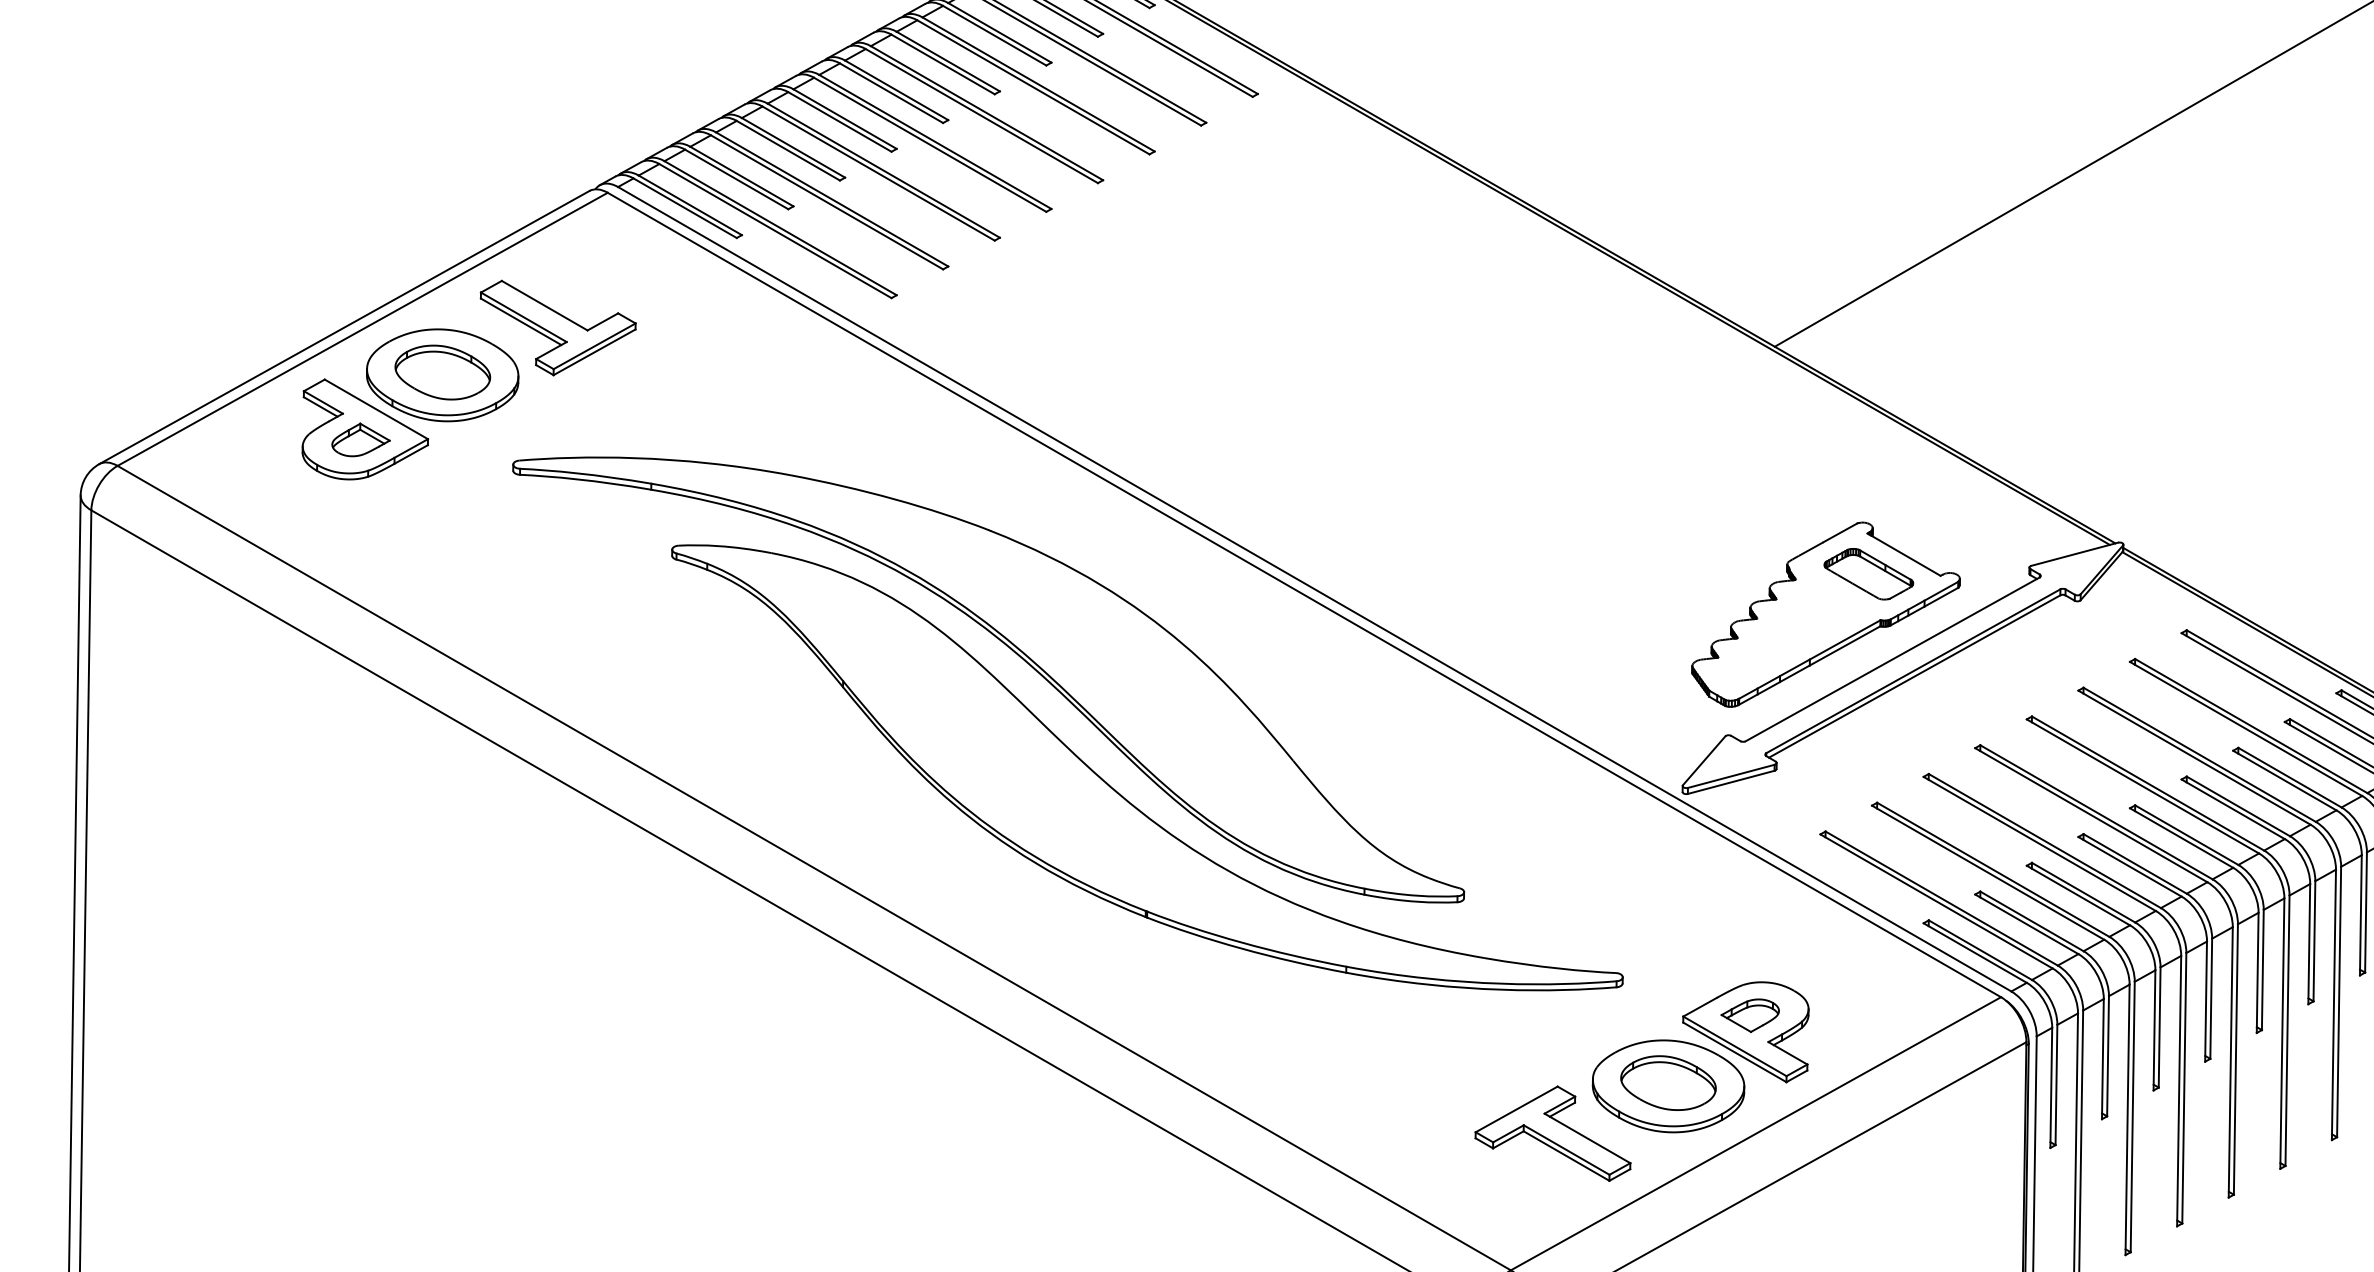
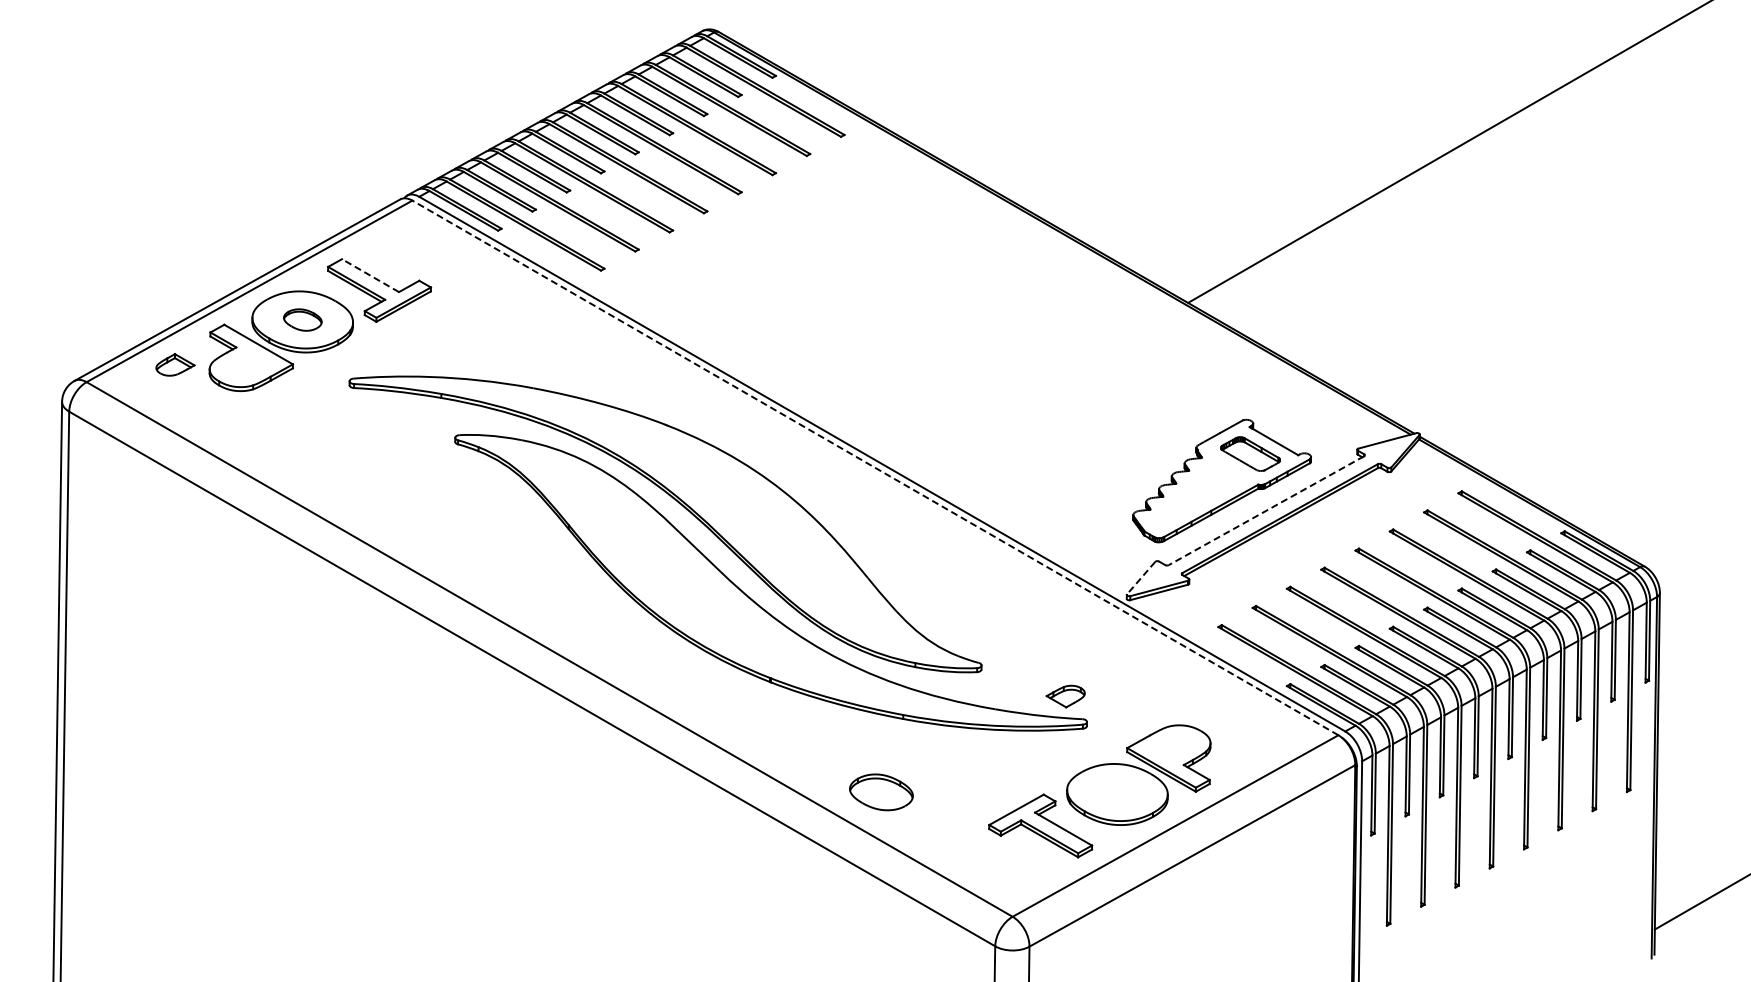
line: (544, 305) -> (370, 275), solid -> dashed
part: (442, 371) -> (302, 319), size x0.6
part: (361, 439) -> (175, 364), moved
line: (1304, 594) -> (875, 467), solid -> dashed
line: (1892, 659) -> (1266, 510), solid -> dashed
line: (1703, 761) -> (1140, 578), solid -> dashed
part: (1749, 1015) -> (1065, 696), moved
part: (1668, 1083) -> (881, 792), moved

